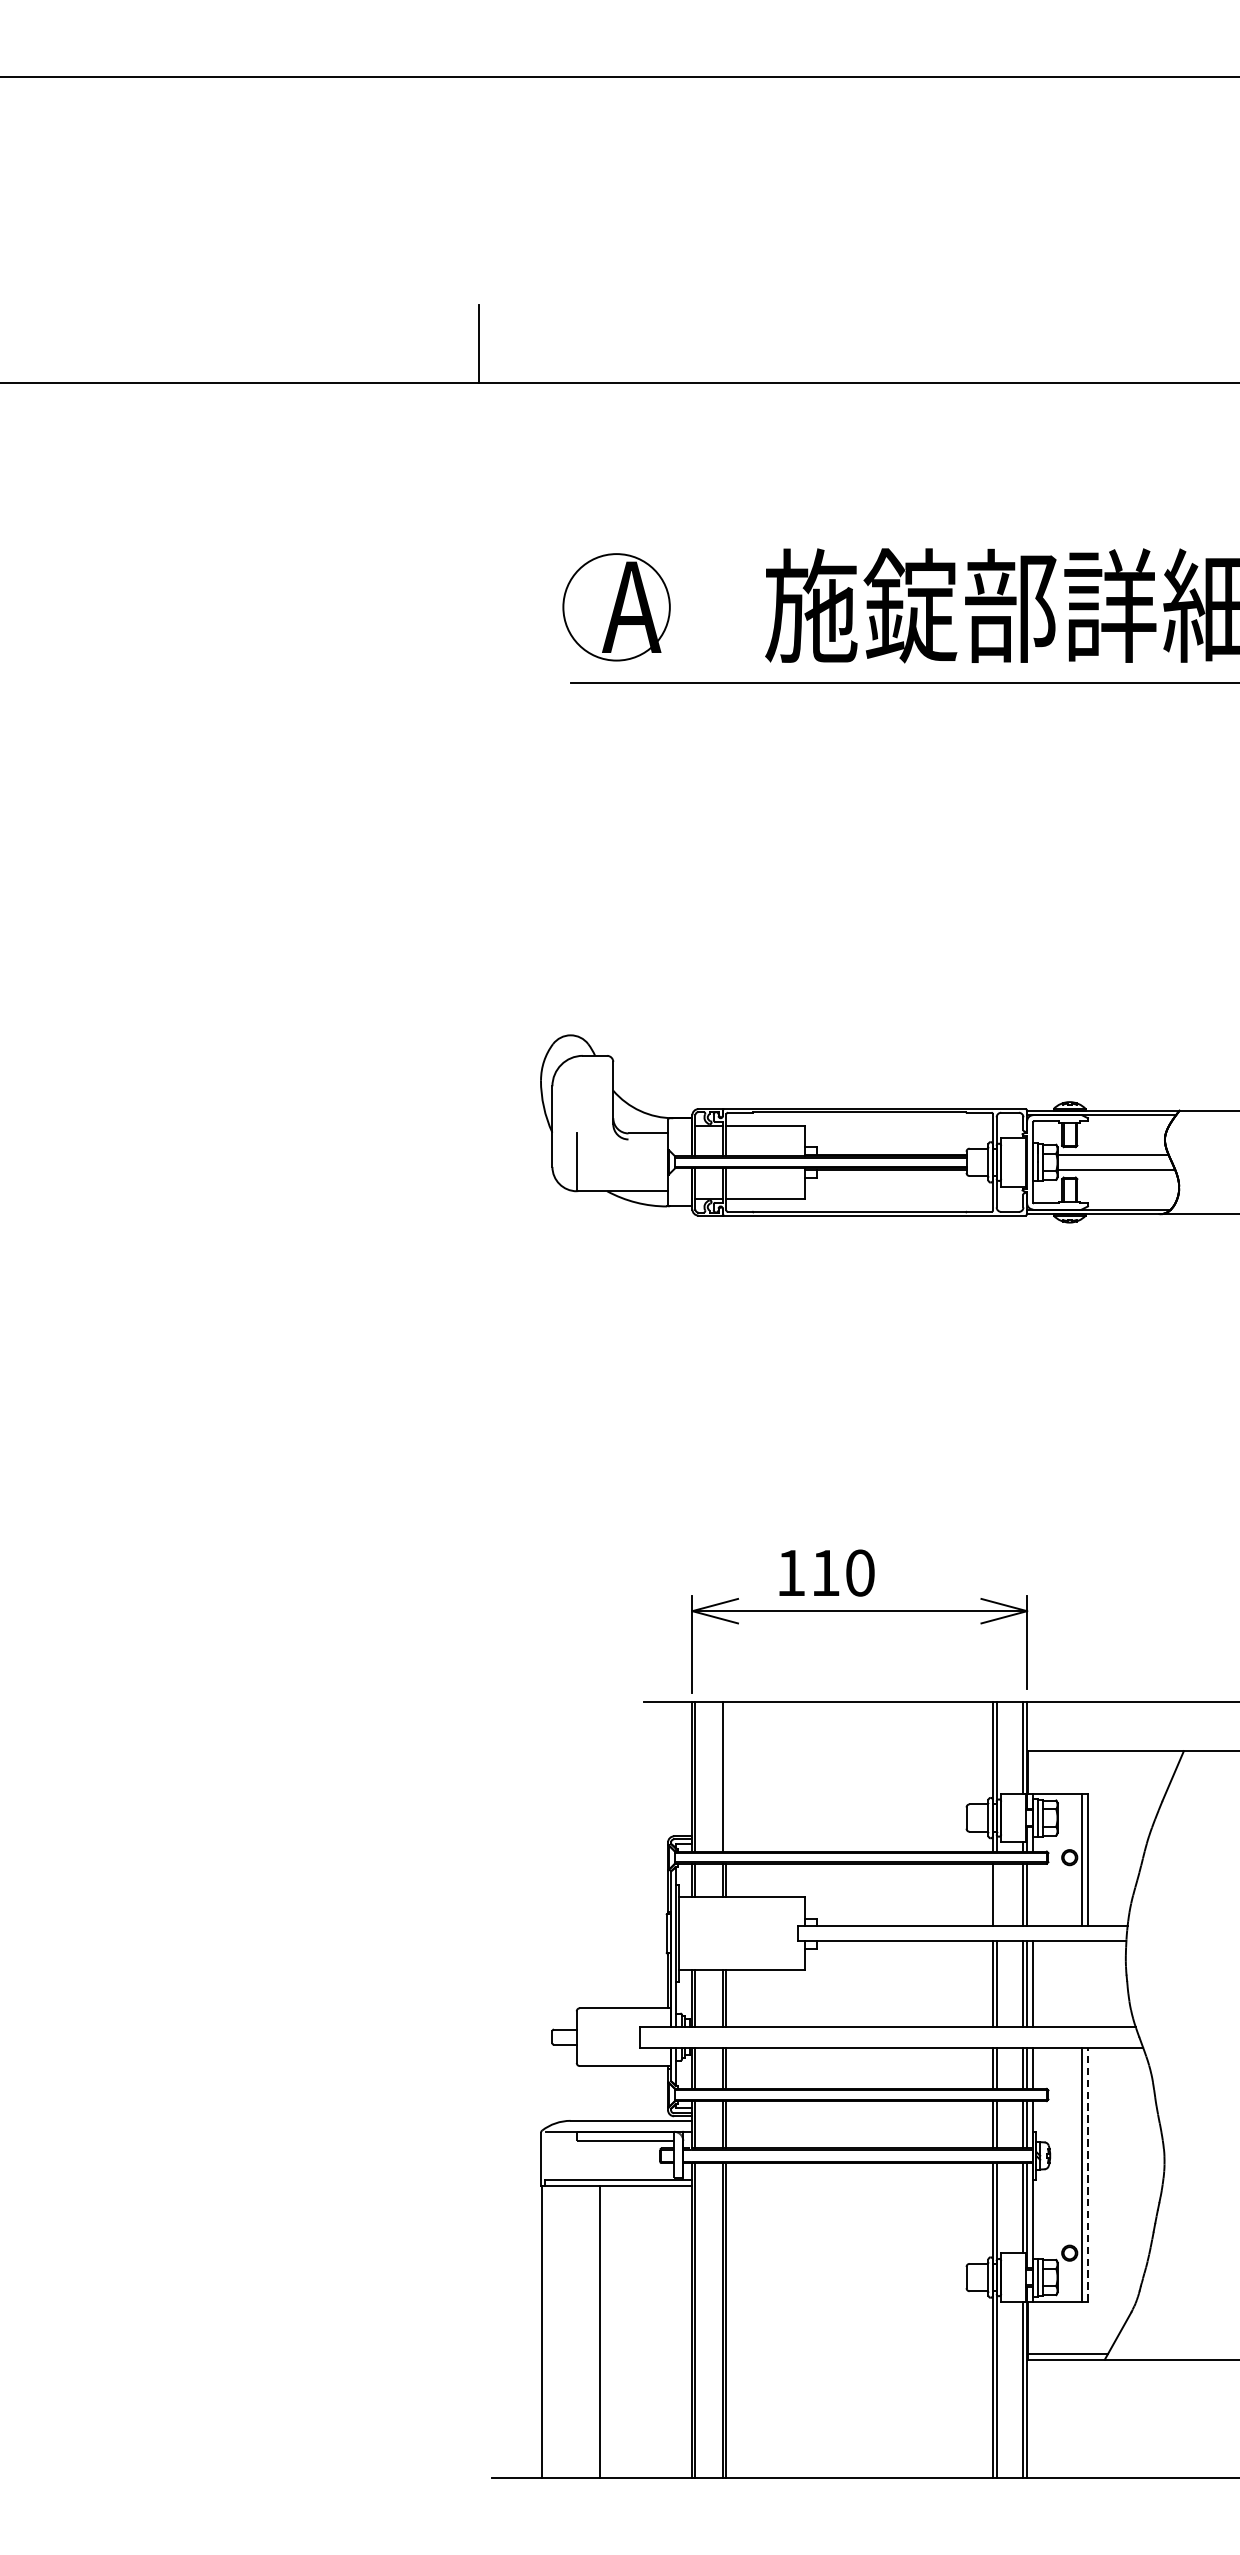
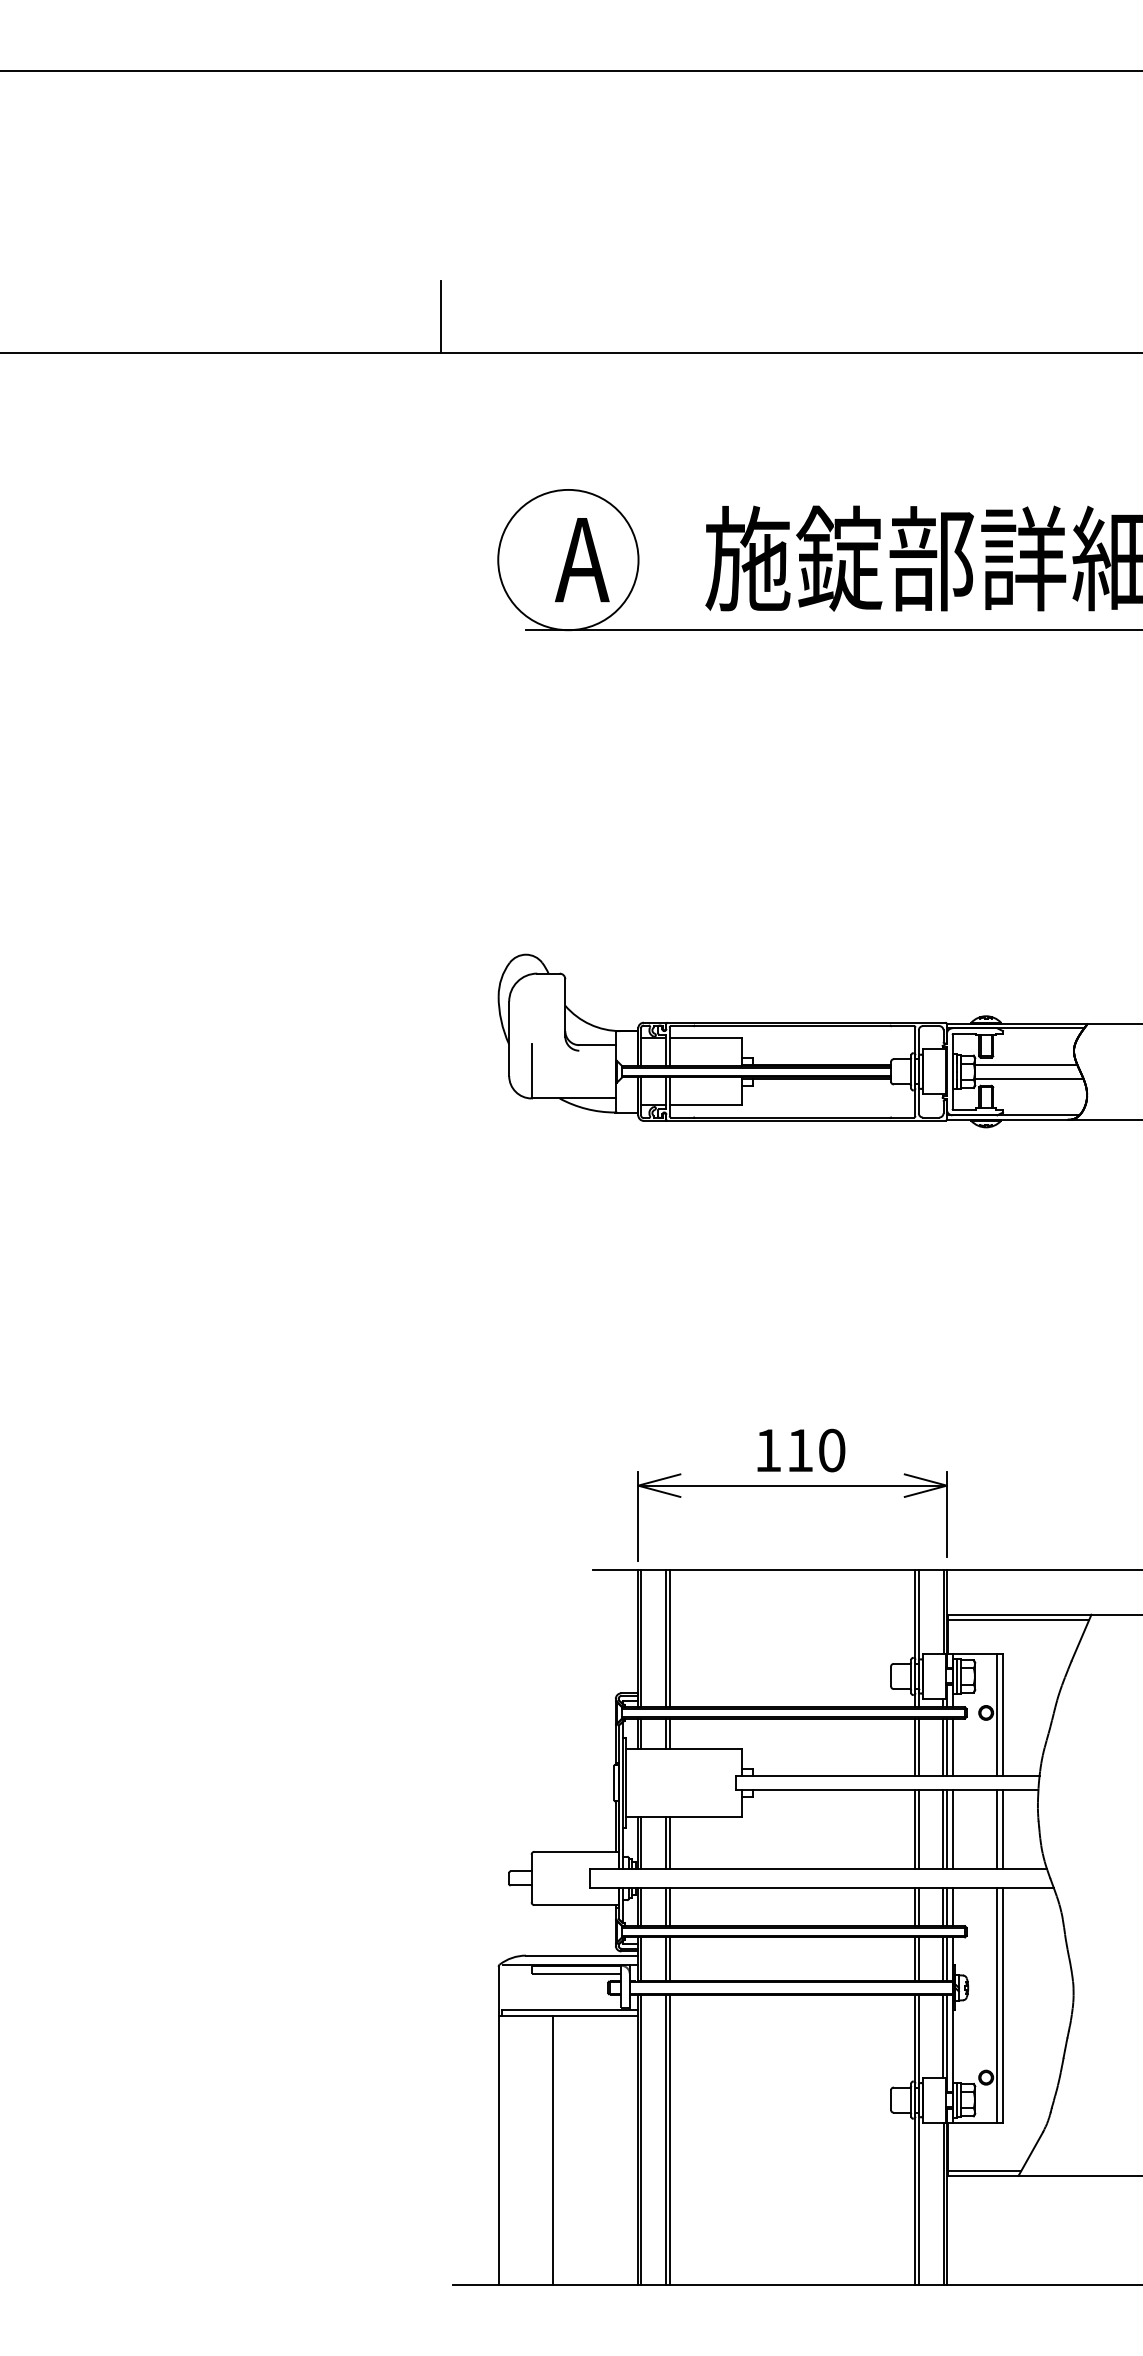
circle: (616, 606) -> (568, 559), size x1.43
text: (827, 1573) -> (801, 1450), moved
line: (1104, 1756) -> (1018, 1619), added
line: (726, 1776) -> (669, 1638), added
line: (996, 1895) -> (918, 1747), added
line: (1033, 1895) -> (952, 1747), added
line: (1081, 1984) -> (997, 1829), added
line: (1088, 1984) -> (1003, 1829), added
line: (1088, 2173) -> (1003, 2004), dashed -> solid

